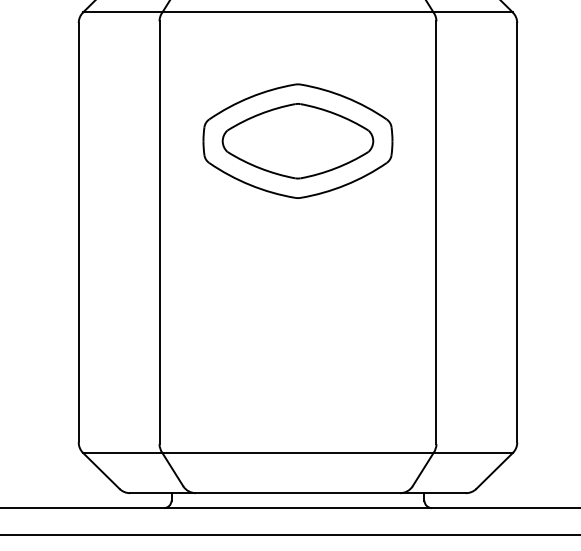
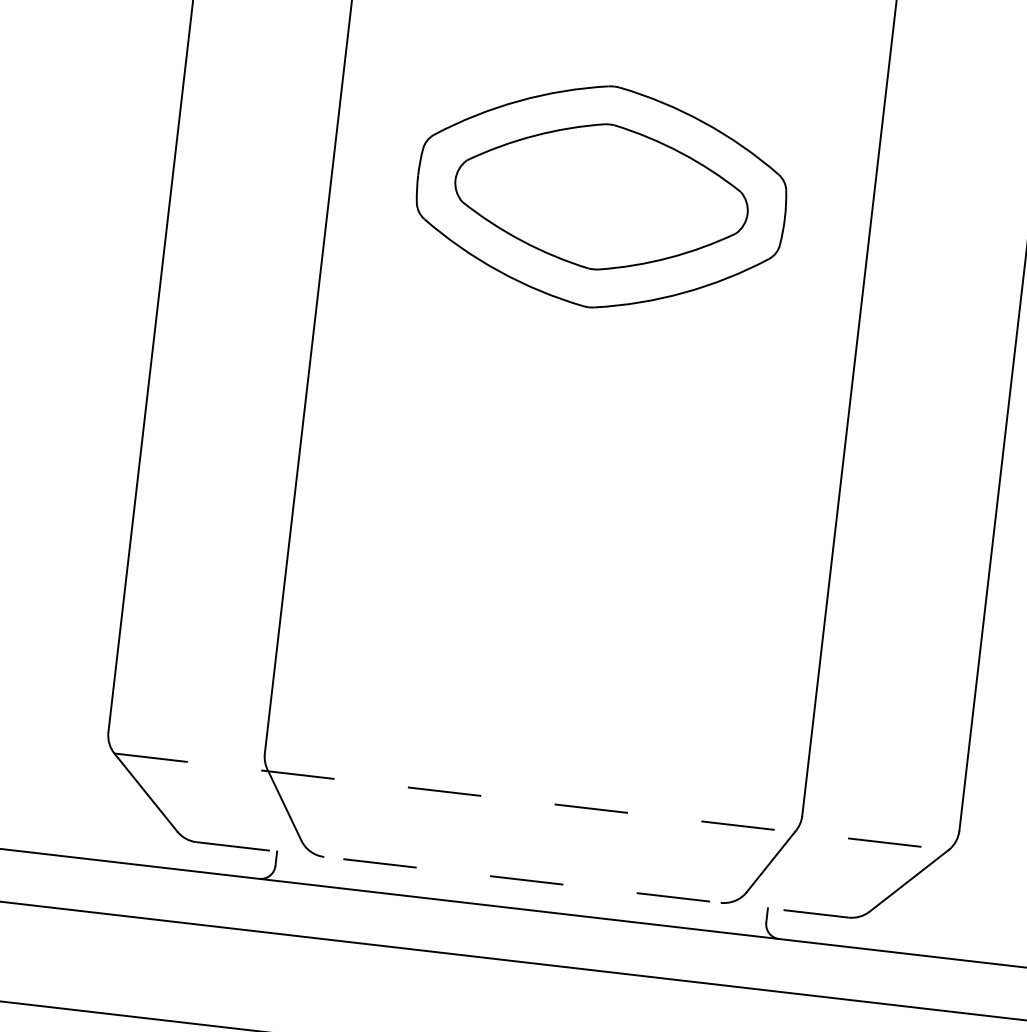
line: (298, 452) -> (532, 801), solid -> dashed
line: (298, 493) -> (523, 880), solid -> dashed

